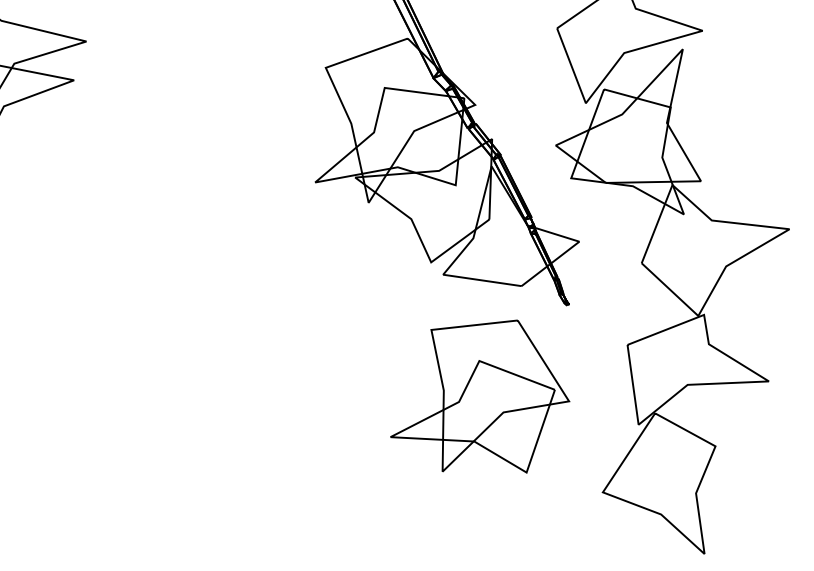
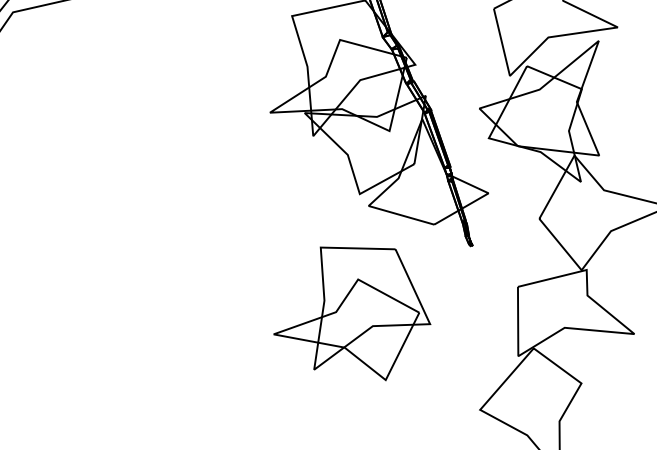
part: (480, 396) -> (355, 309), moved

